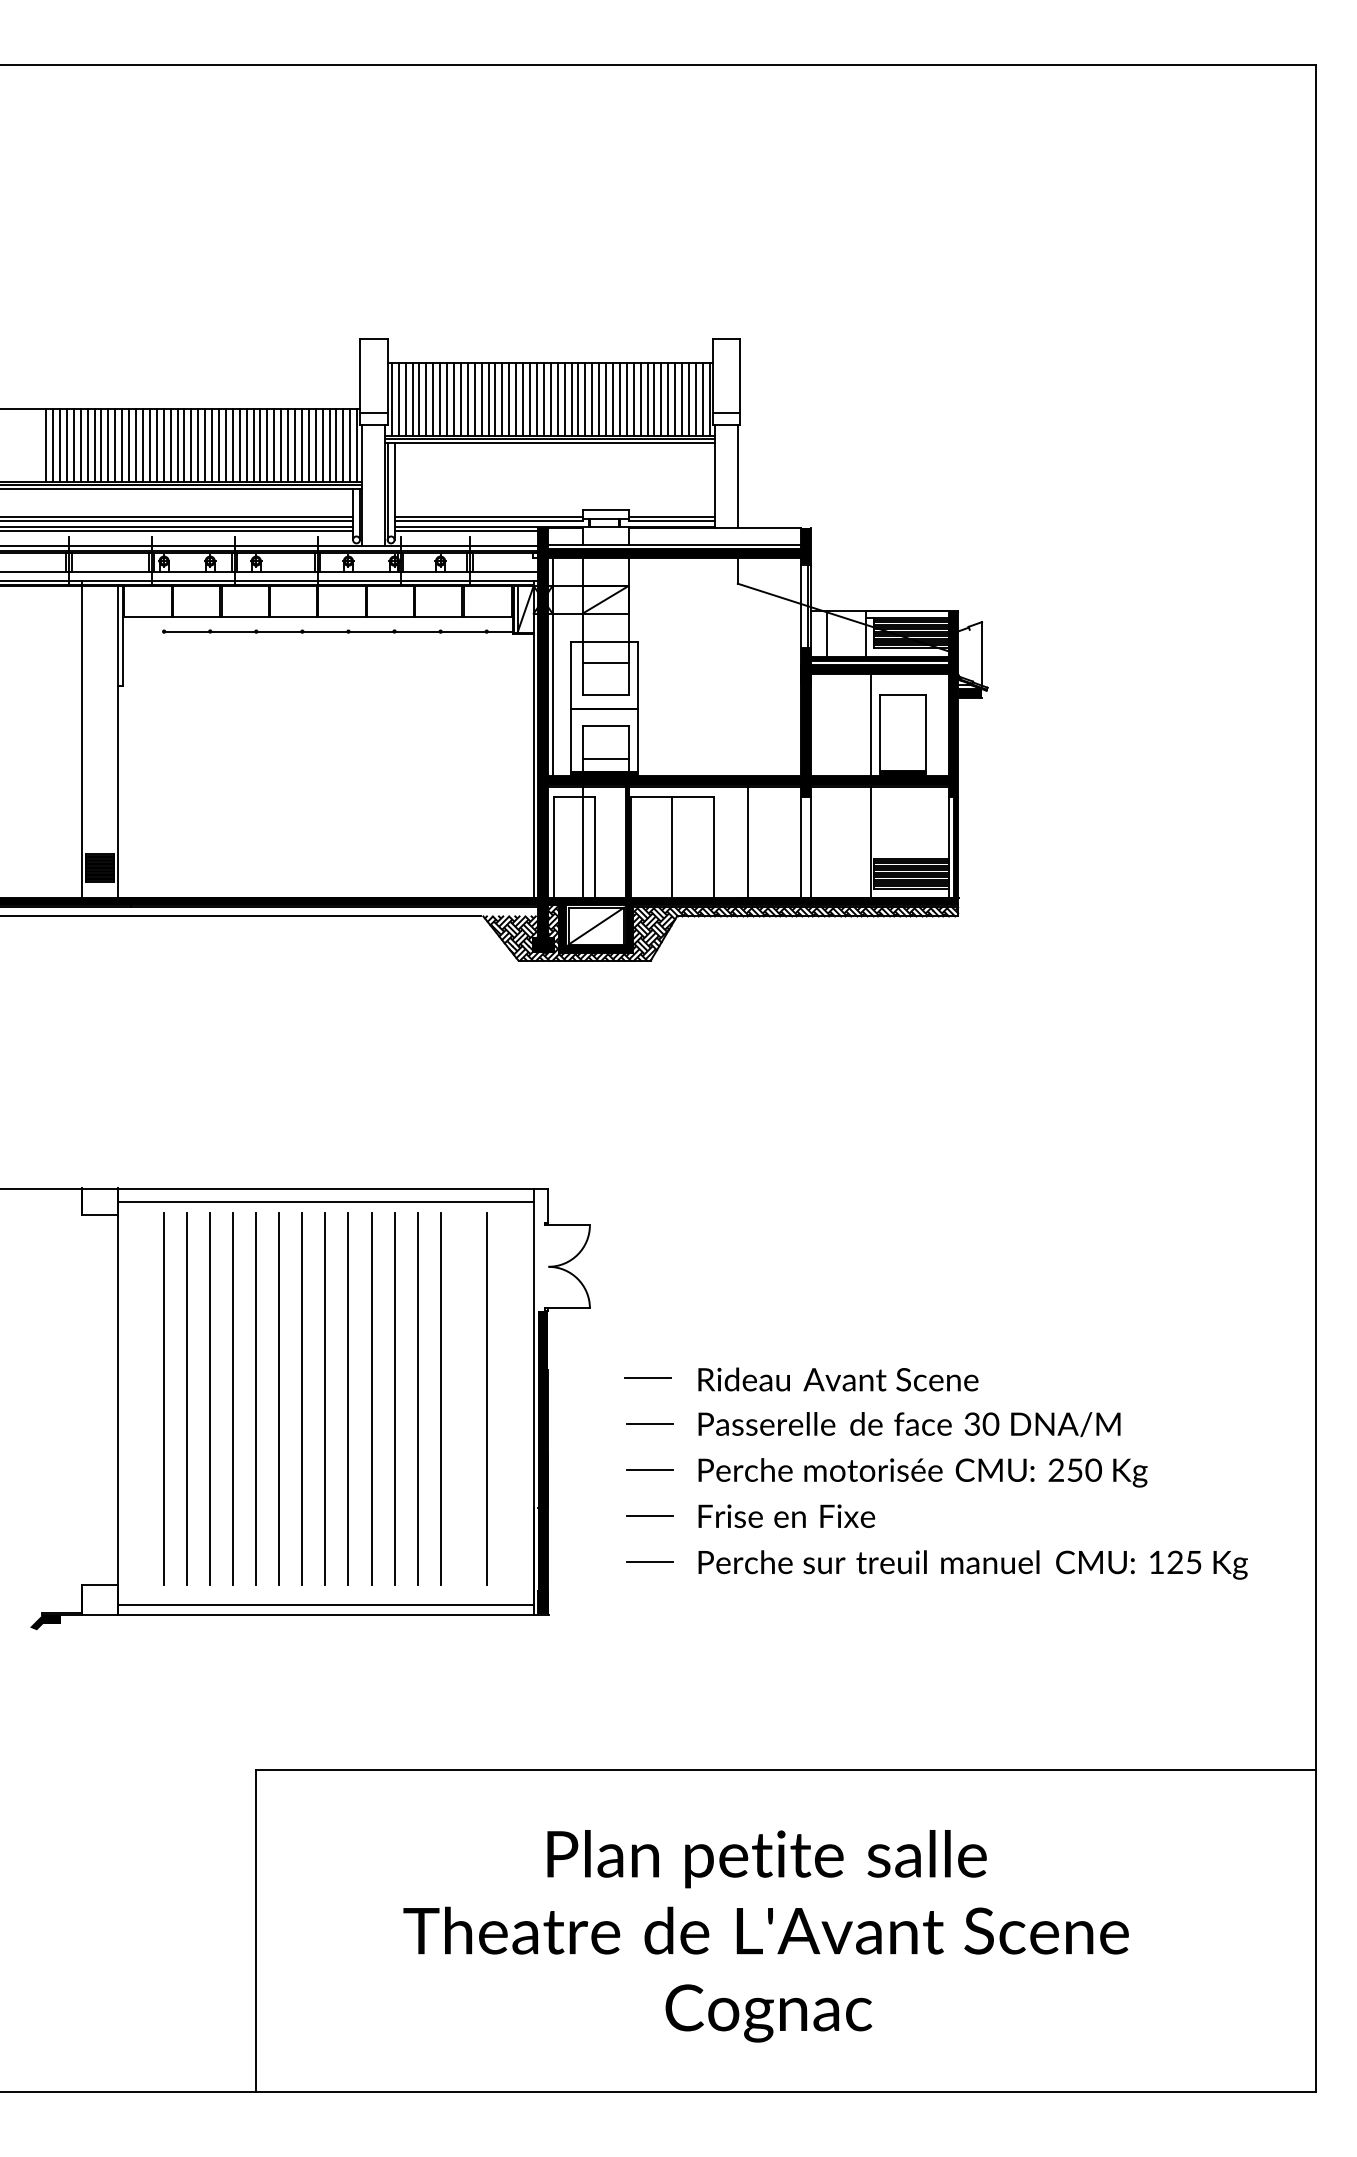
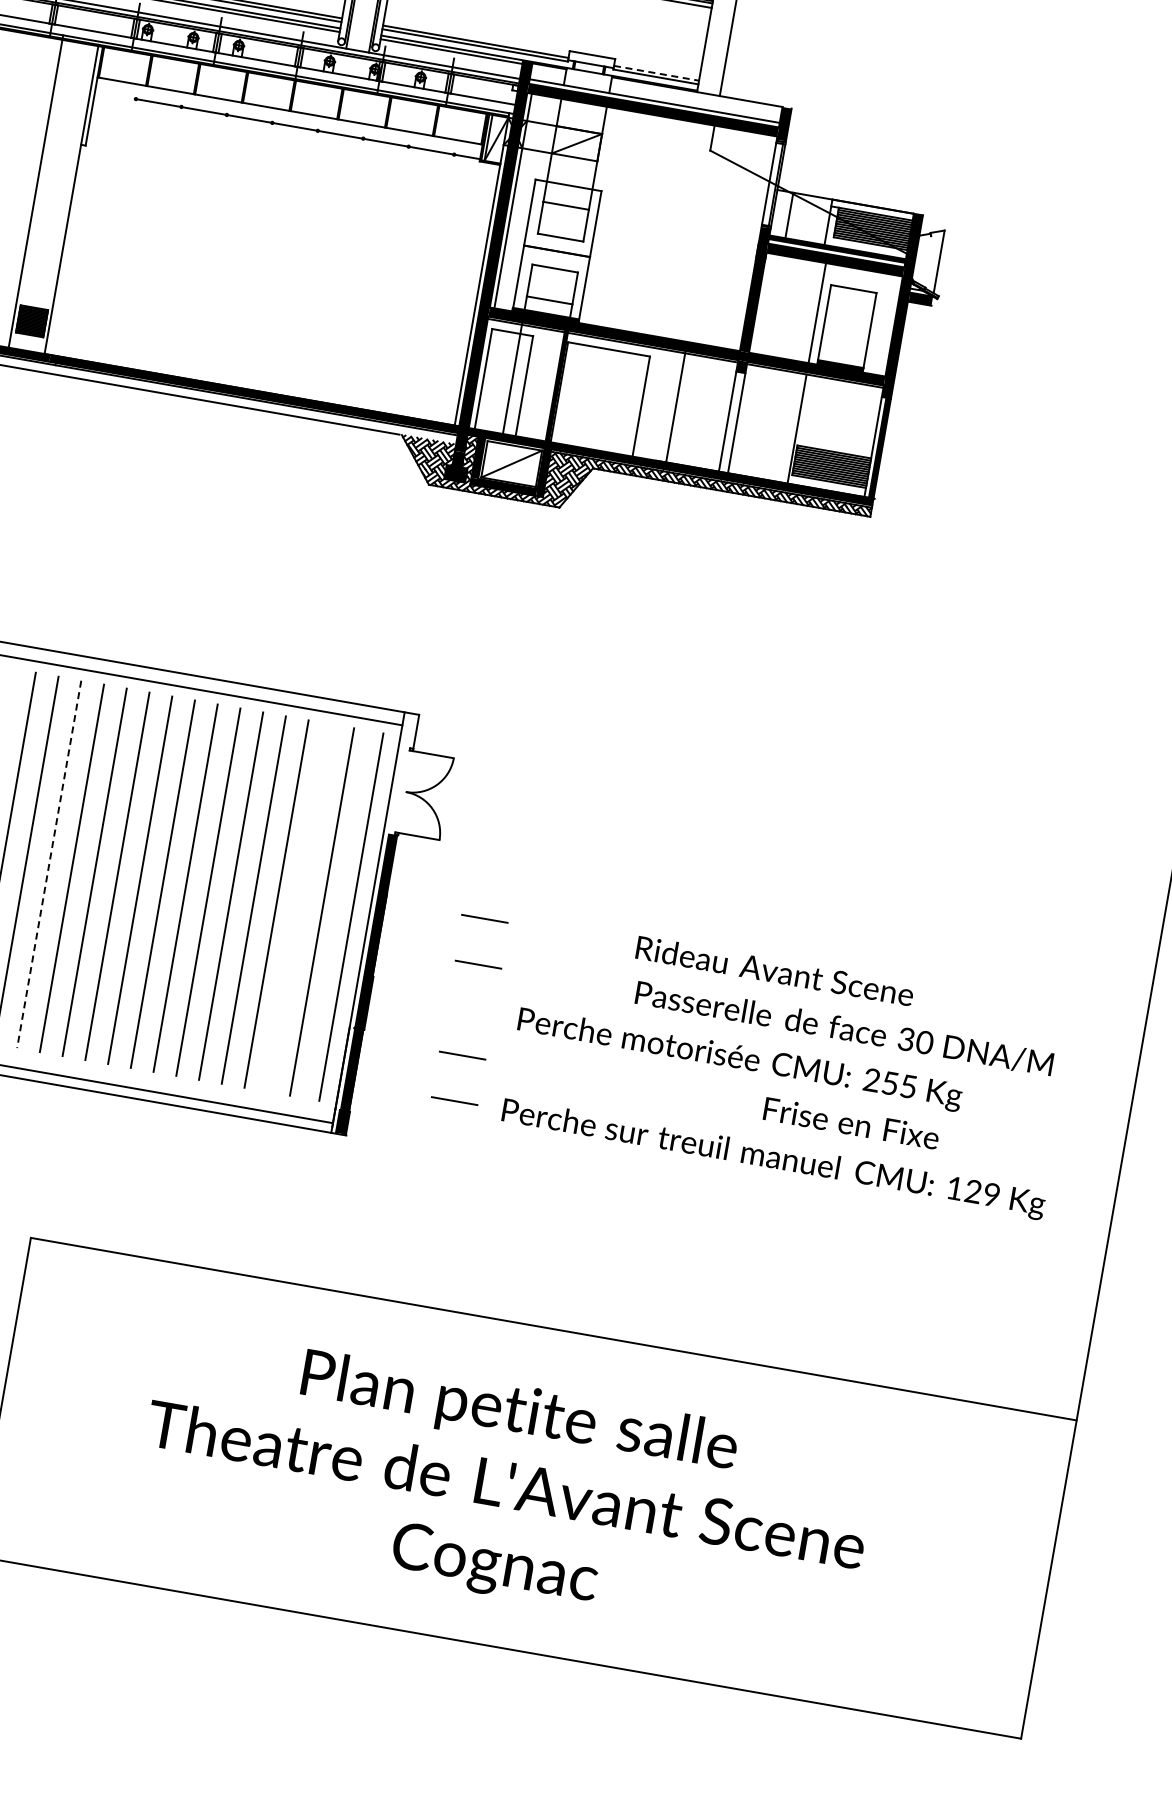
line: (672, 516) -> (657, 73), solid -> dashed
line: (672, 846) -> (600, 398), removed
text: (838, 1379) -> (775, 971), moved
line: (515, 1398) -> (350, 916), added
line: (210, 1399) -> (49, 864), solid -> dashed
text: (909, 1424) -> (844, 1028), moved
text: (1093, 1469) -> (908, 1085), 250 -> 255
line: (649, 1470) -> (470, 1010), removed
text: (786, 1515) -> (851, 1122), moved
text: (1193, 1562) -> (991, 1194), 125 -> 129

